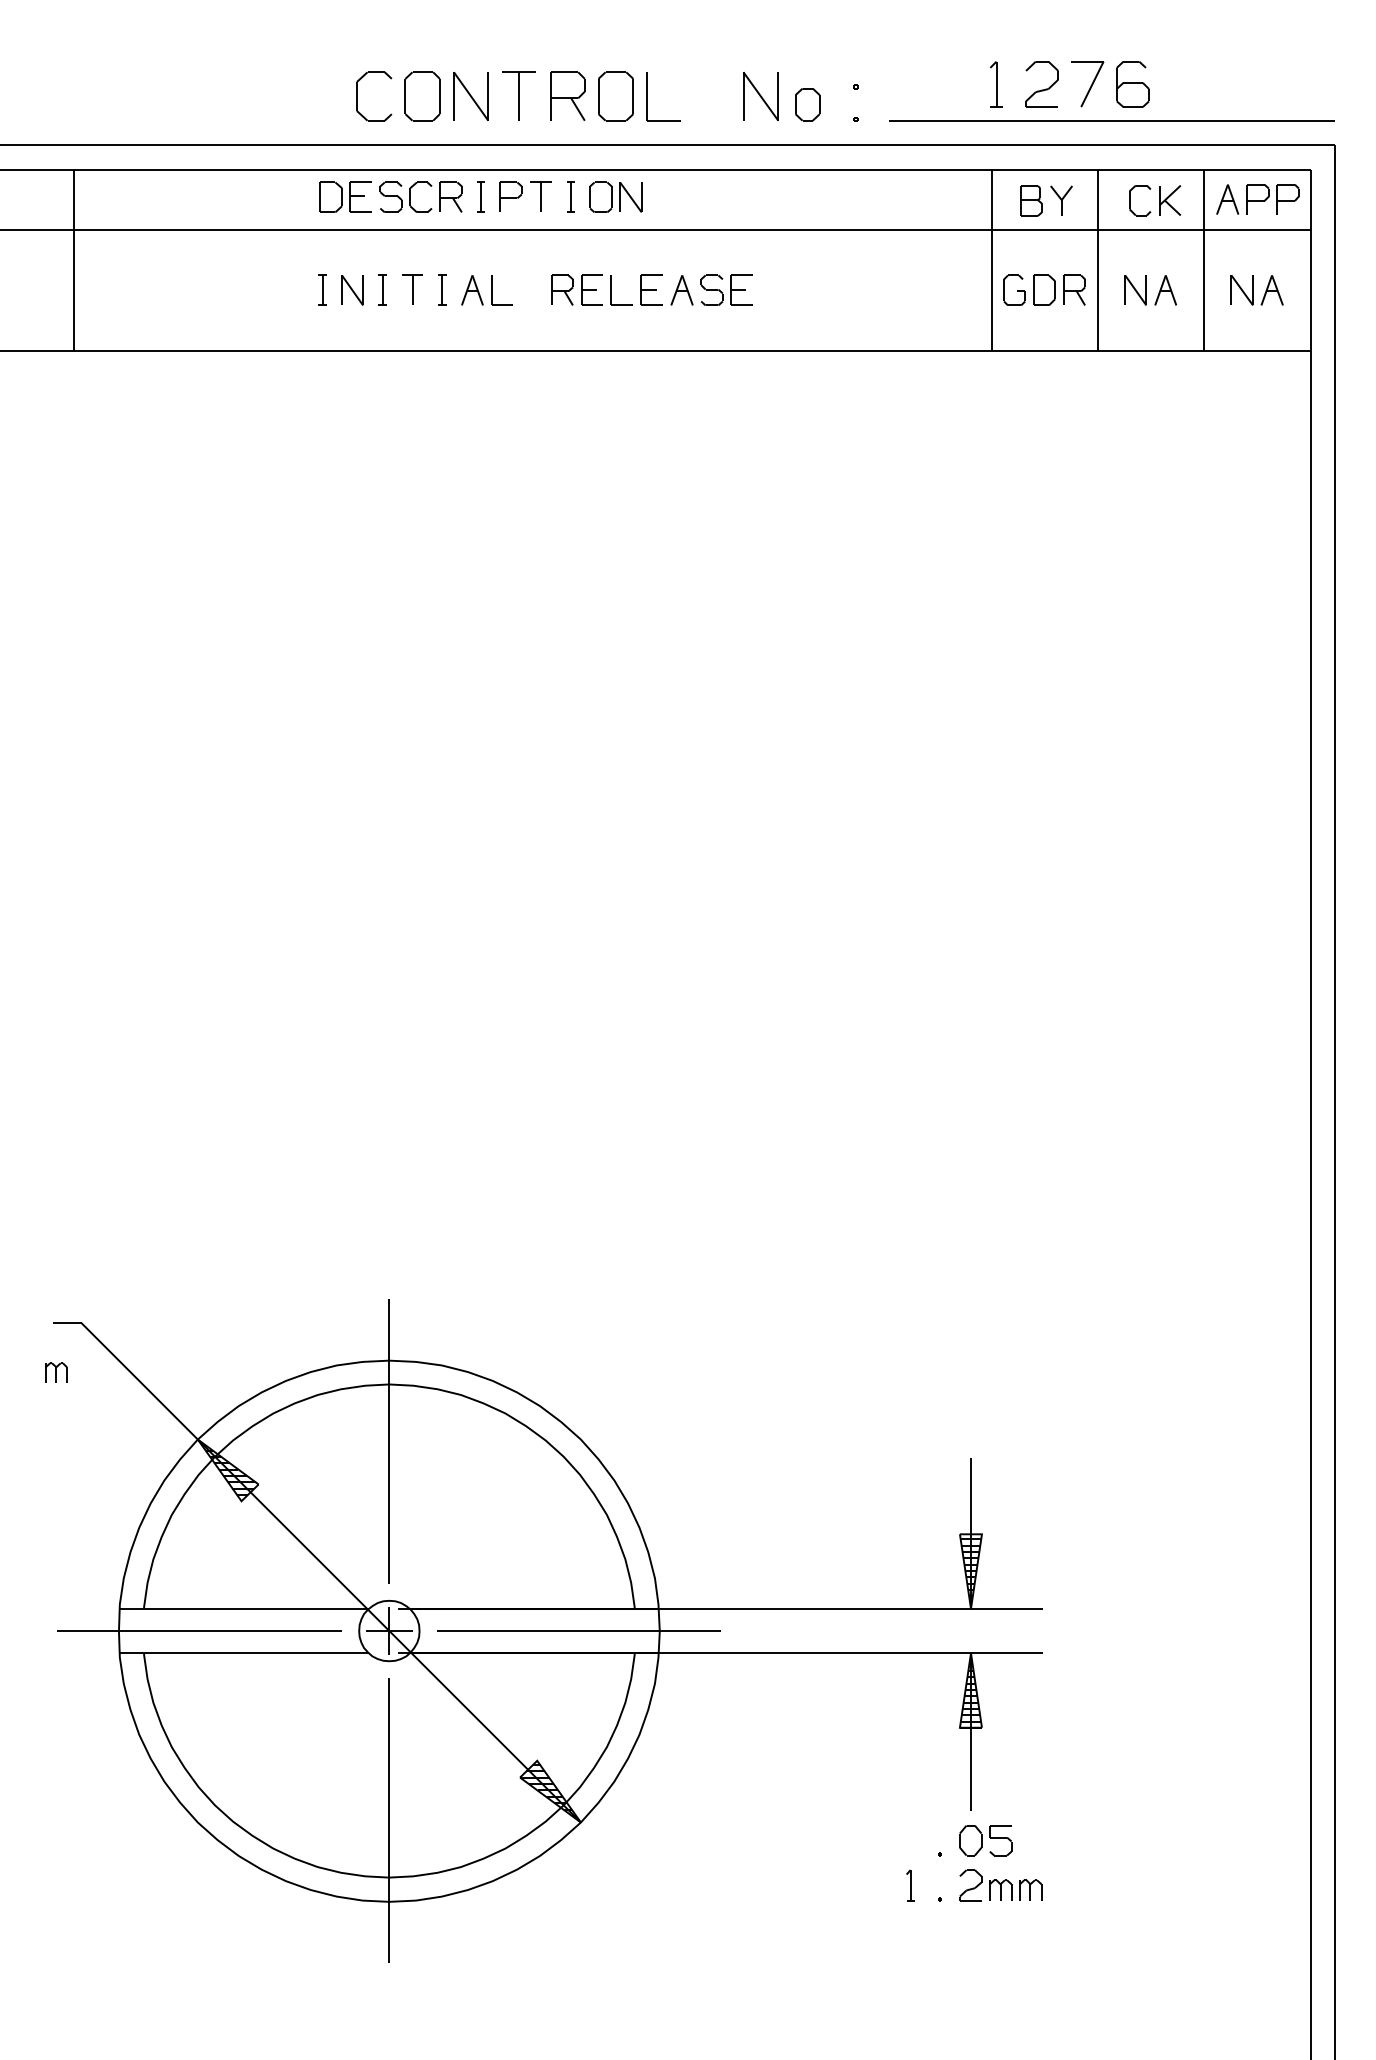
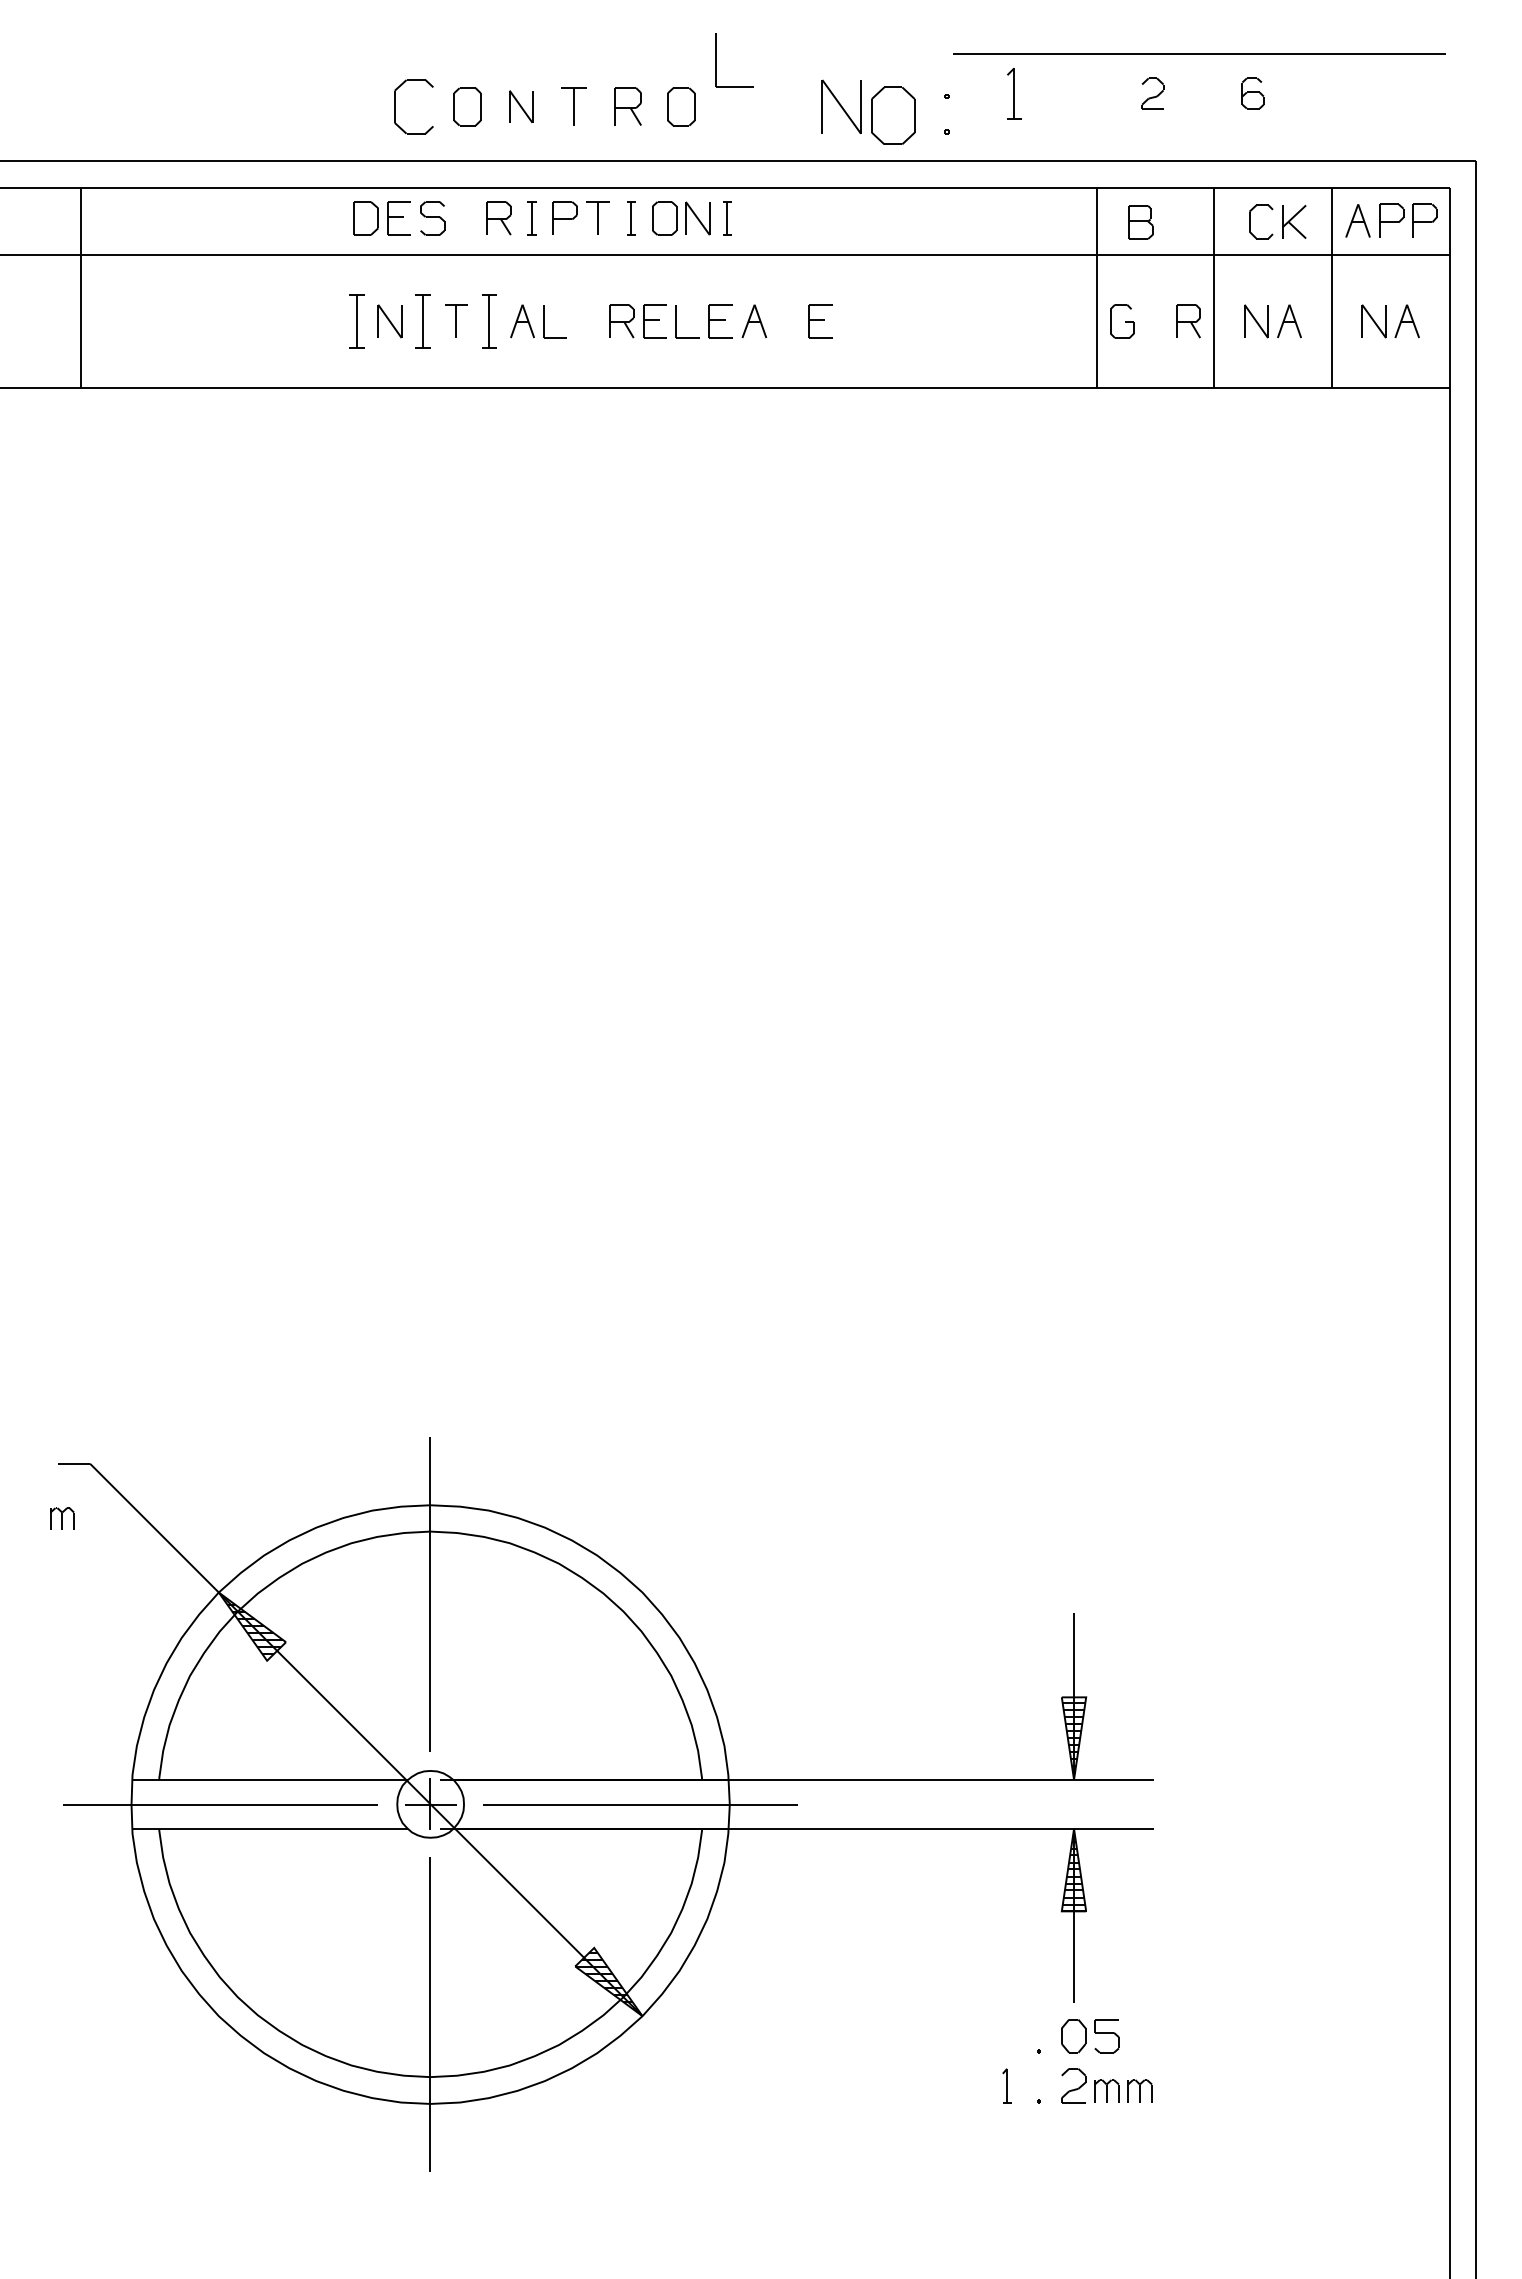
part: (1088, 83) -> (1203, 92), removed
part: (996, 84) -> (1014, 93), moved
part: (1041, 84) -> (1152, 93), size x0.6
part: (1132, 84) -> (1252, 93), size x0.6
part: (422, 96) -> (467, 106), size x0.7
part: (470, 96) -> (520, 106), size x0.6
part: (518, 96) -> (573, 106), size x0.7
part: (567, 96) -> (627, 106), size x0.7
part: (616, 96) -> (681, 106), size x0.7
part: (647, 97) -> (716, 60), moved
part: (807, 104) -> (893, 115), size x1.6
line: (1111, 120) -> (1199, 53), moved
part: (410, 197) -> (454, 218), removed
part: (657, 197) -> (727, 218), added
part: (1060, 200) -> (1173, 221), removed
part: (322, 290) -> (356, 321), size x1.6
part: (381, 290) -> (422, 321), size x1.6
part: (442, 290) -> (489, 321), size x1.6
part: (711, 290) -> (787, 321), removed
part: (1044, 290) -> (1155, 321), removed

